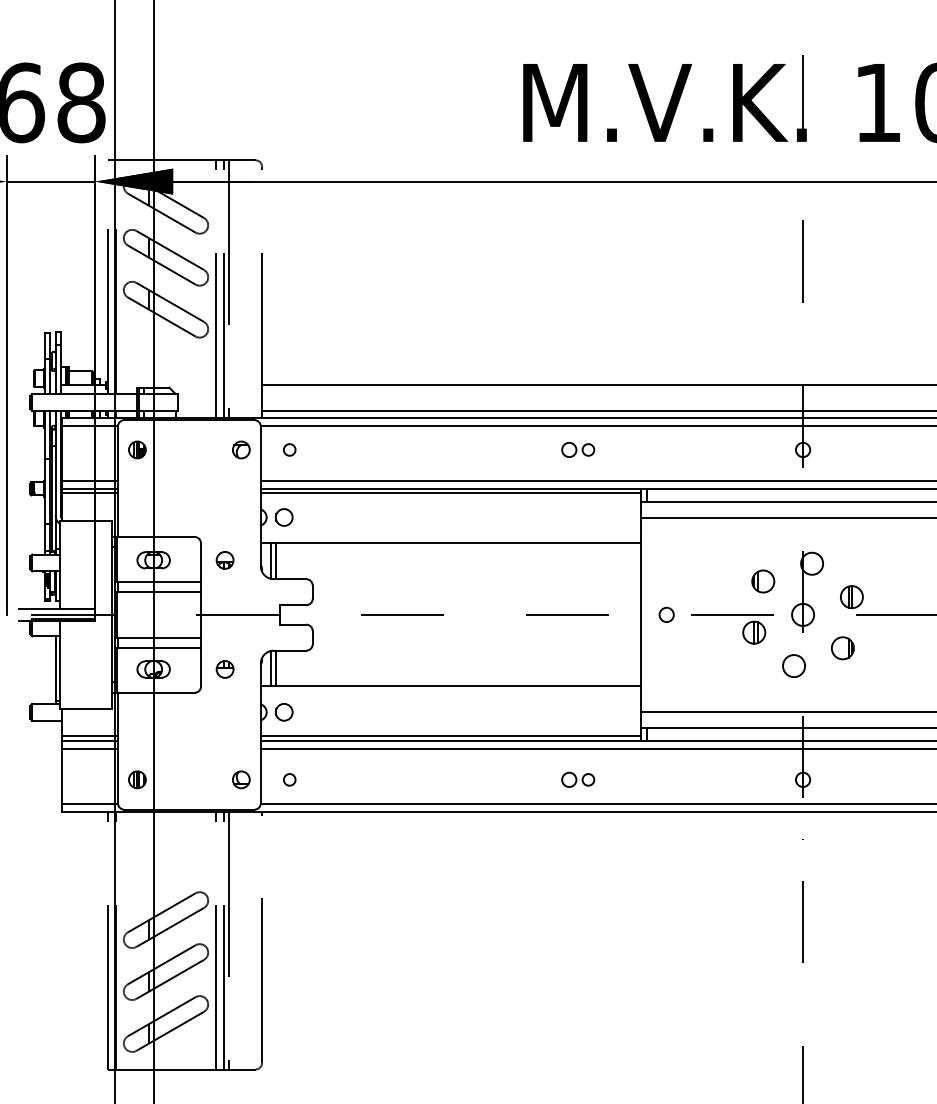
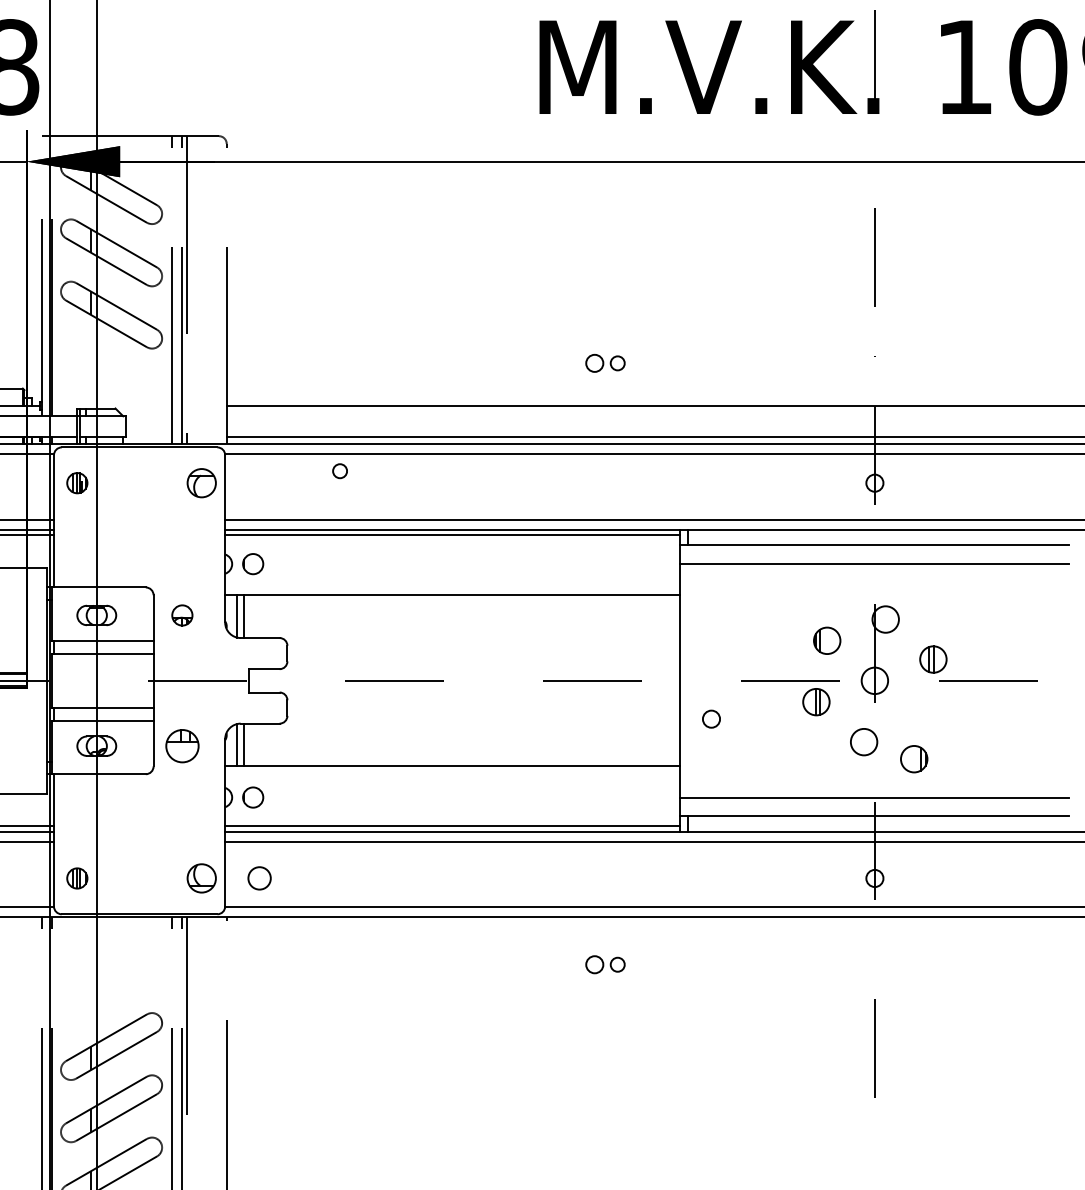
part: (241, 449) -> (202, 482), size x1.4
circle: (289, 449) -> (339, 470), moved
part: (578, 449) -> (605, 362), moved
circle: (666, 614) -> (711, 718), moved
part: (842, 648) -> (913, 759), moved
part: (224, 669) -> (181, 746), size x1.6
part: (241, 779) -> (202, 878), size x1.4
circle: (289, 779) -> (259, 878), size x1.6
part: (578, 779) -> (605, 964), moved

